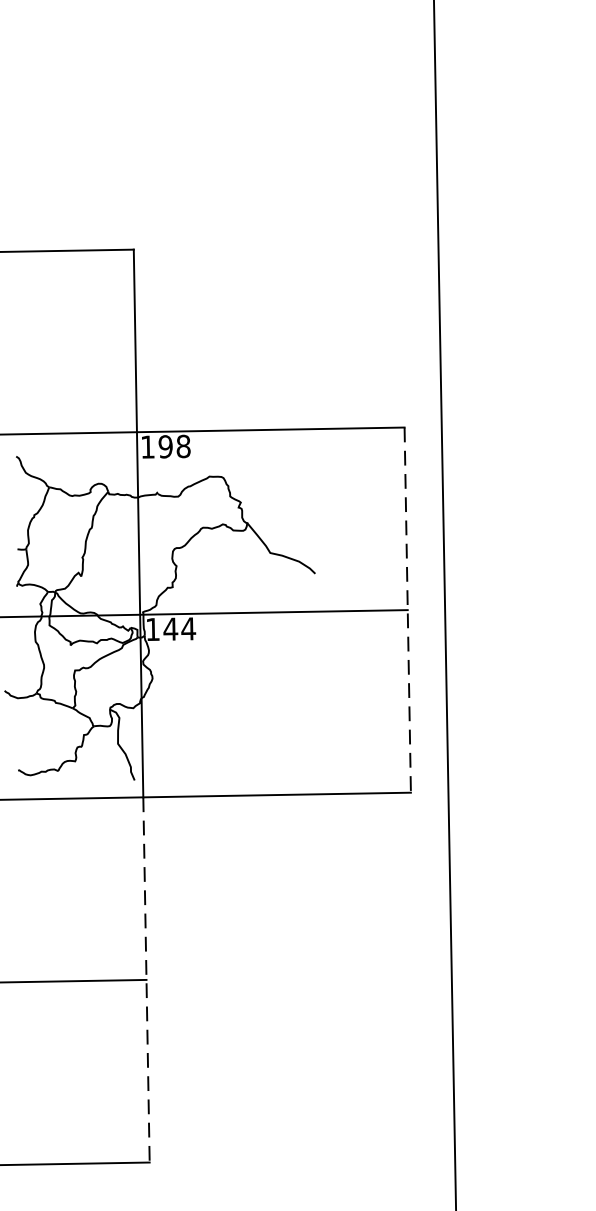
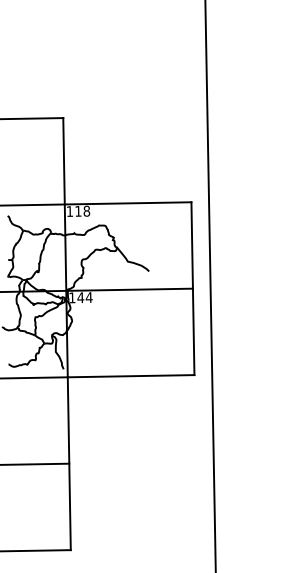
text: (165, 444) -> (78, 210), 198 -> 118
line: (406, 611) -> (192, 289), dashed -> solid
line: (146, 981) -> (69, 464), dashed -> solid

